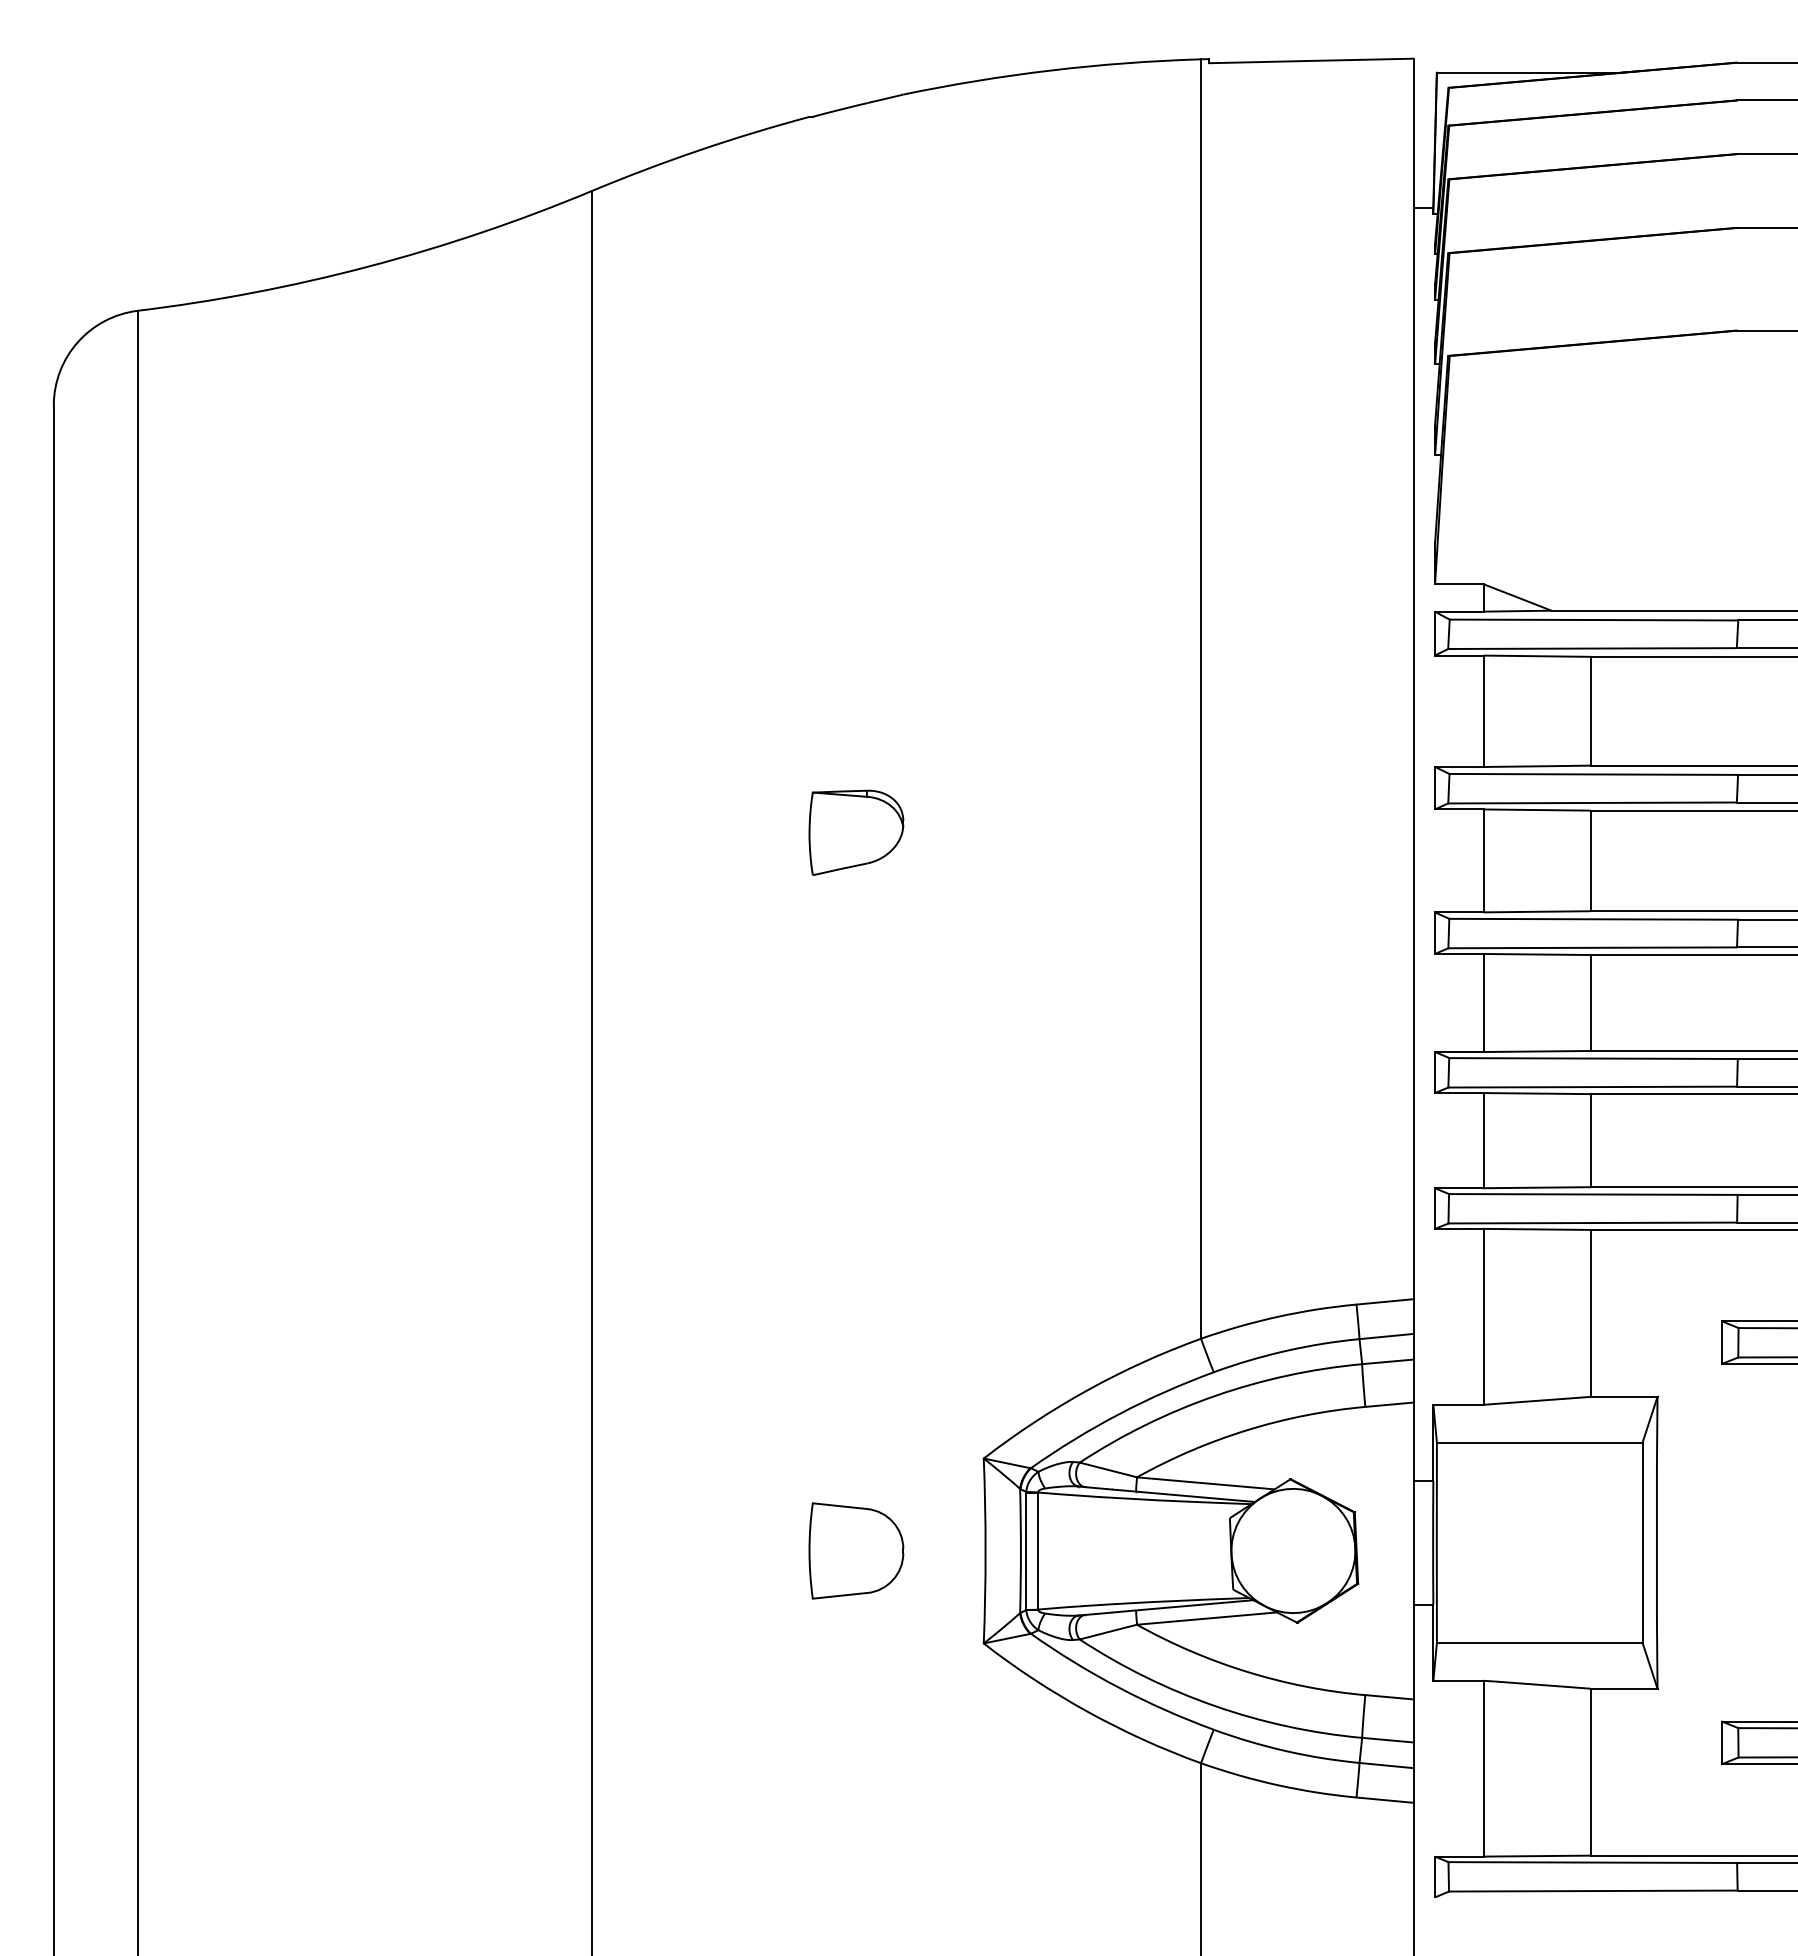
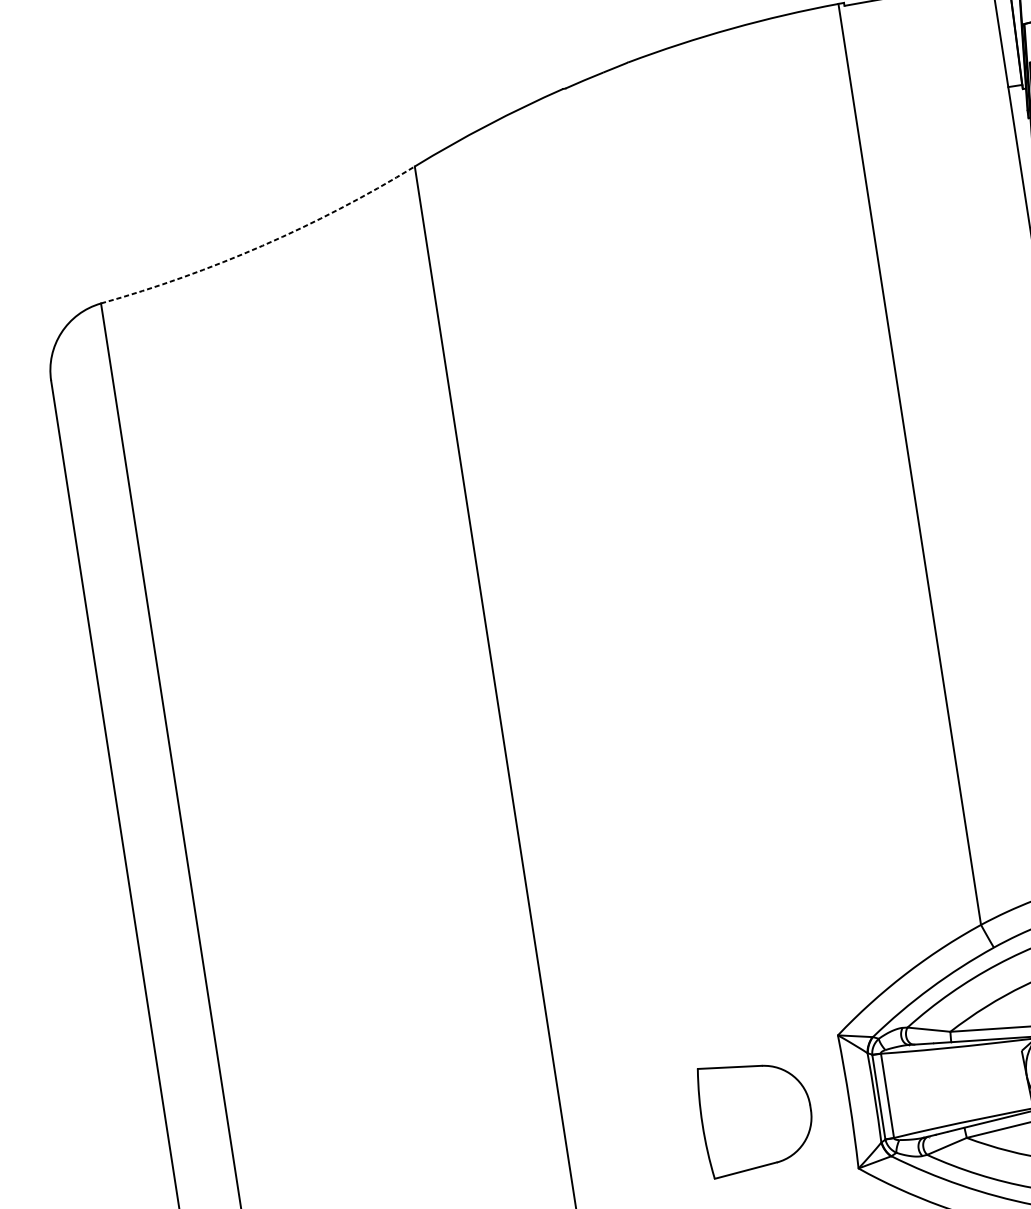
arc: (369, 266) -> (262, 245), solid -> dashed
part: (856, 832) -> (676, 598), removed
part: (856, 1550) -> (756, 1115), size x1.6

